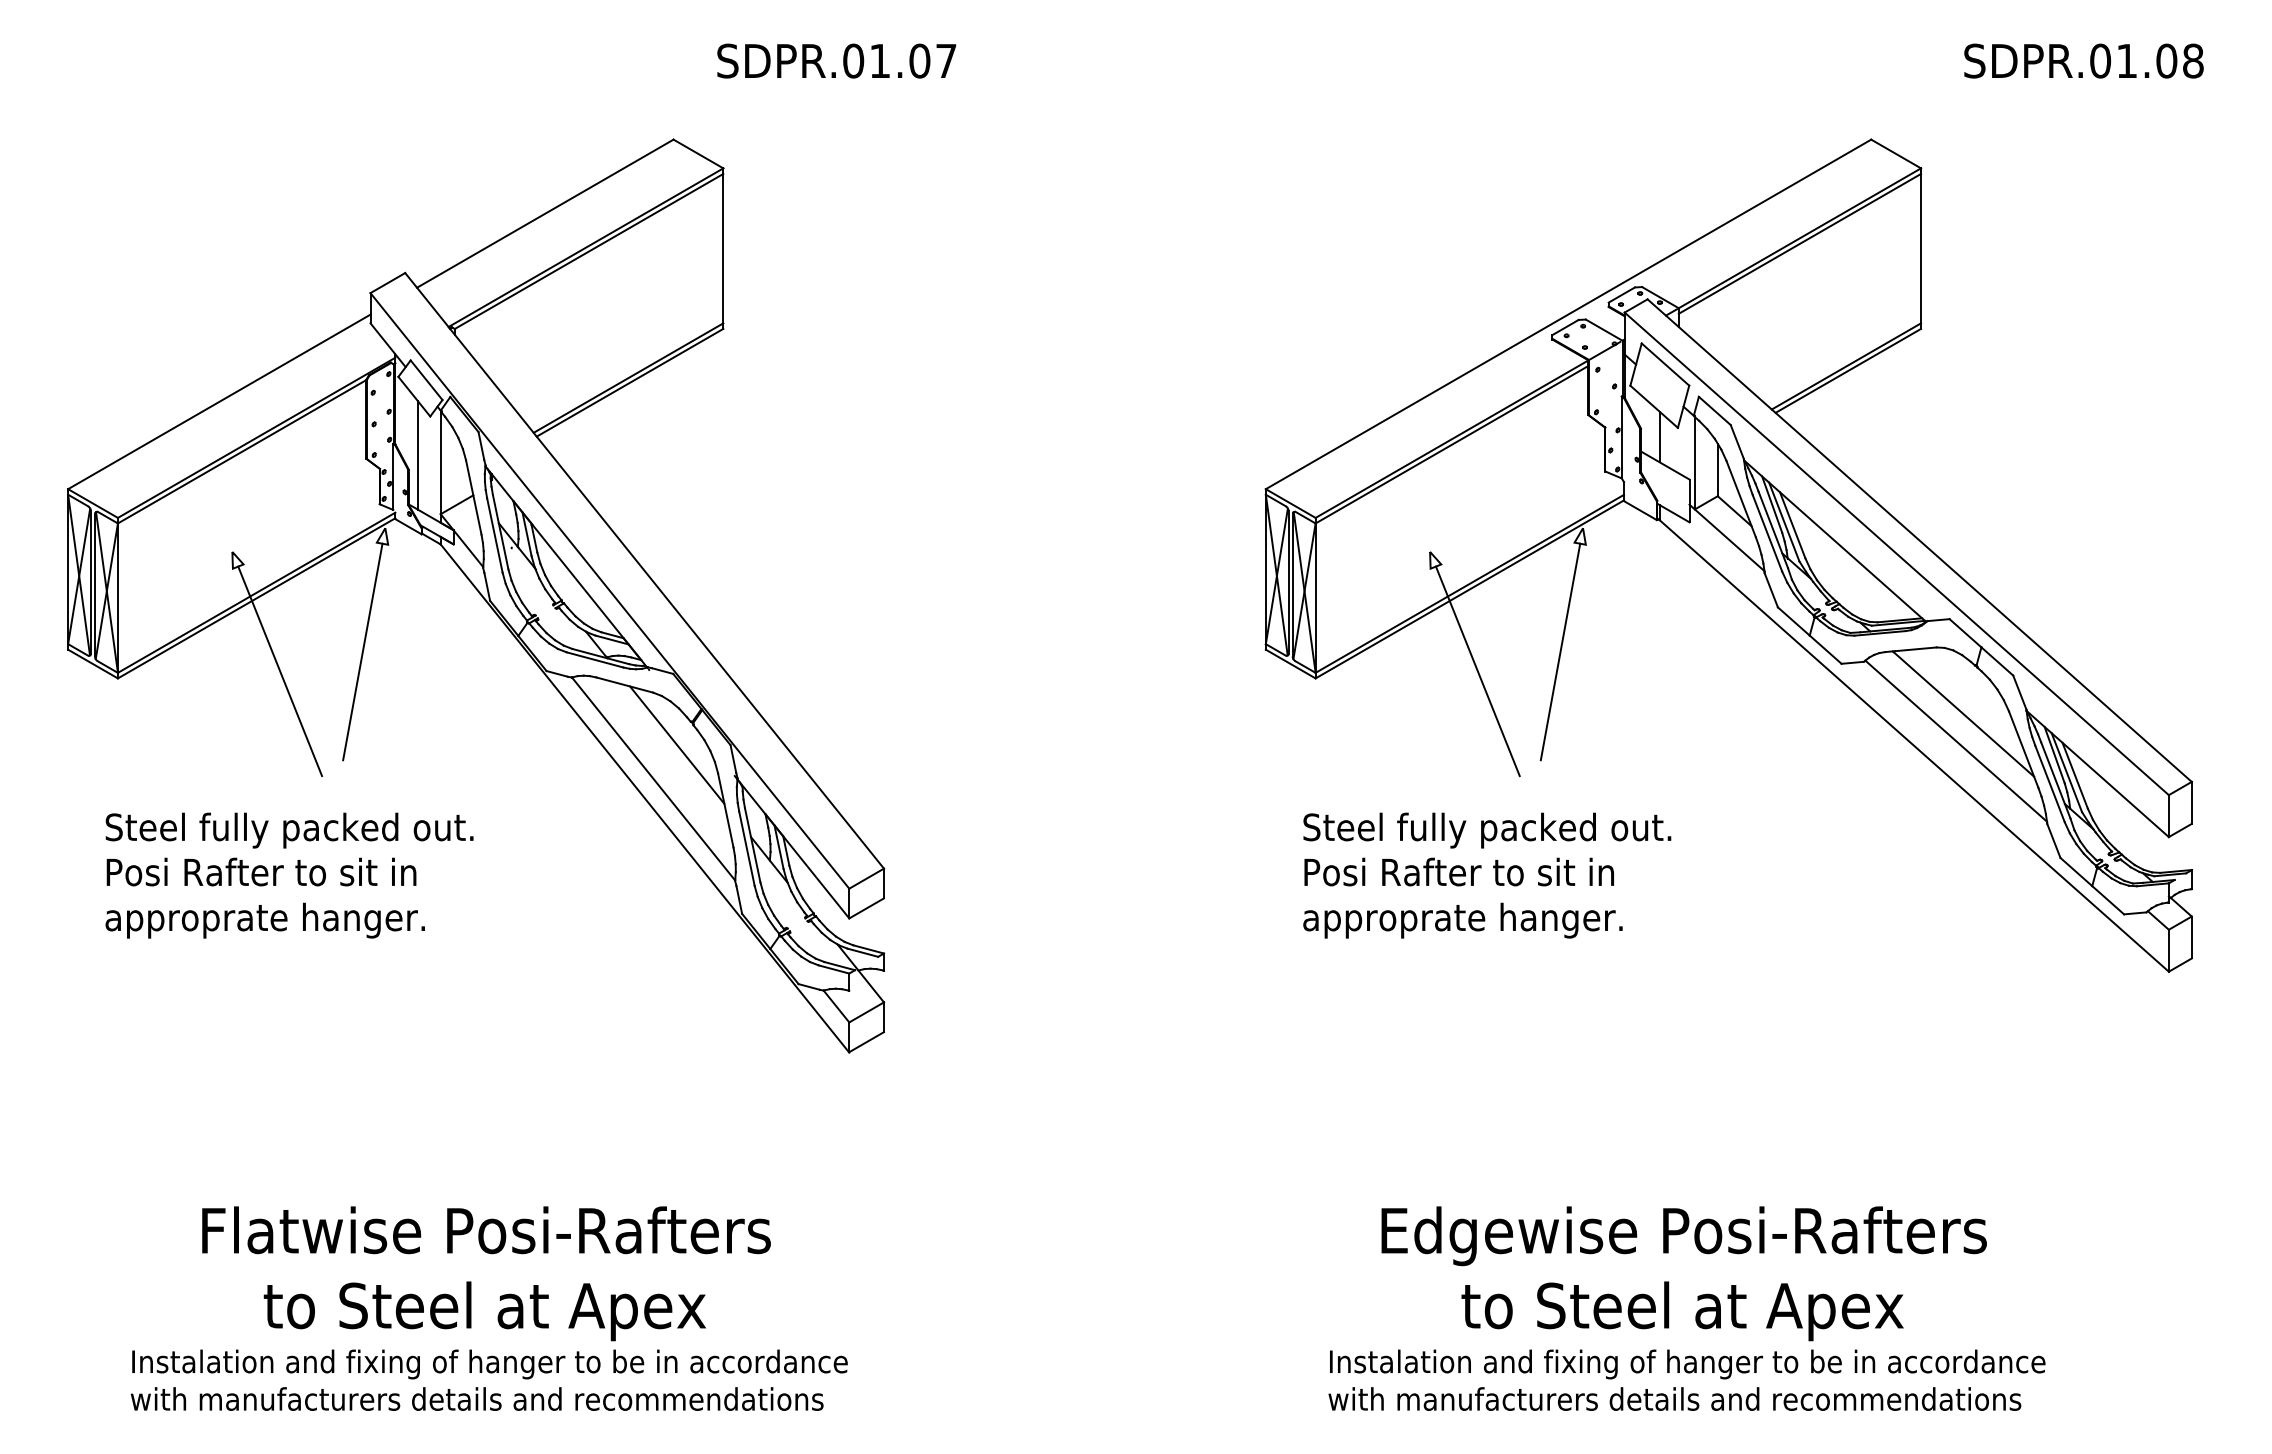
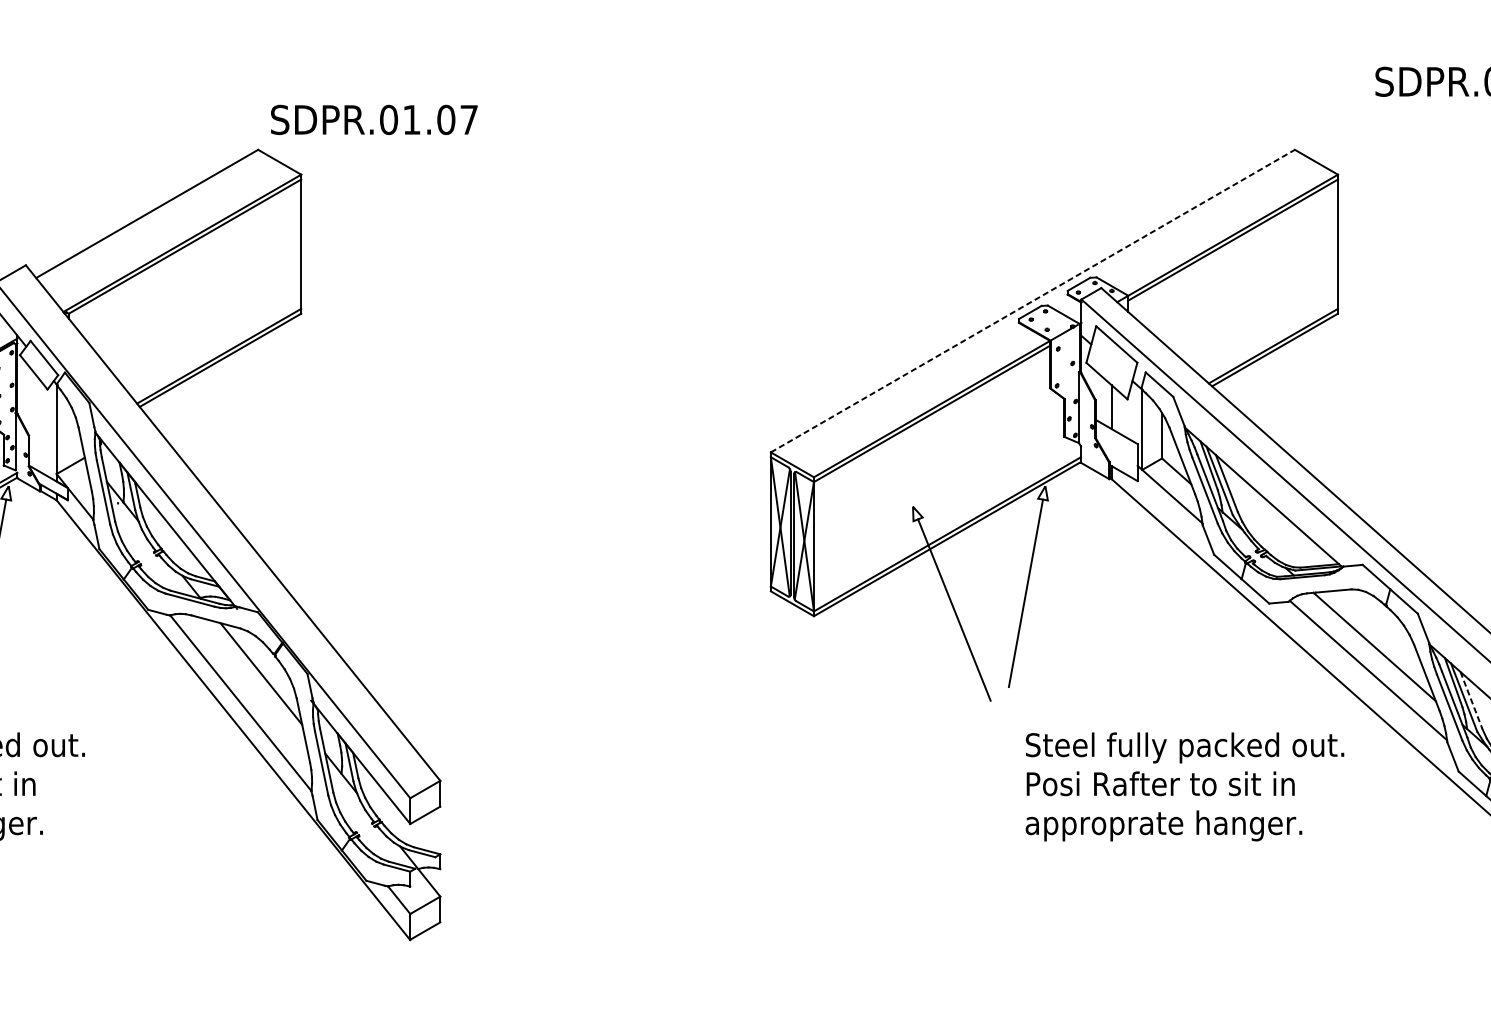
text: (836, 60) -> (374, 119), moved
line: (1568, 314) -> (1032, 301), solid -> dashed
line: (418, 455) -> (37, 423), removed
line: (2075, 776) -> (1471, 701), solid -> dashed
text: (1487, 875) -> (1185, 786), moved

